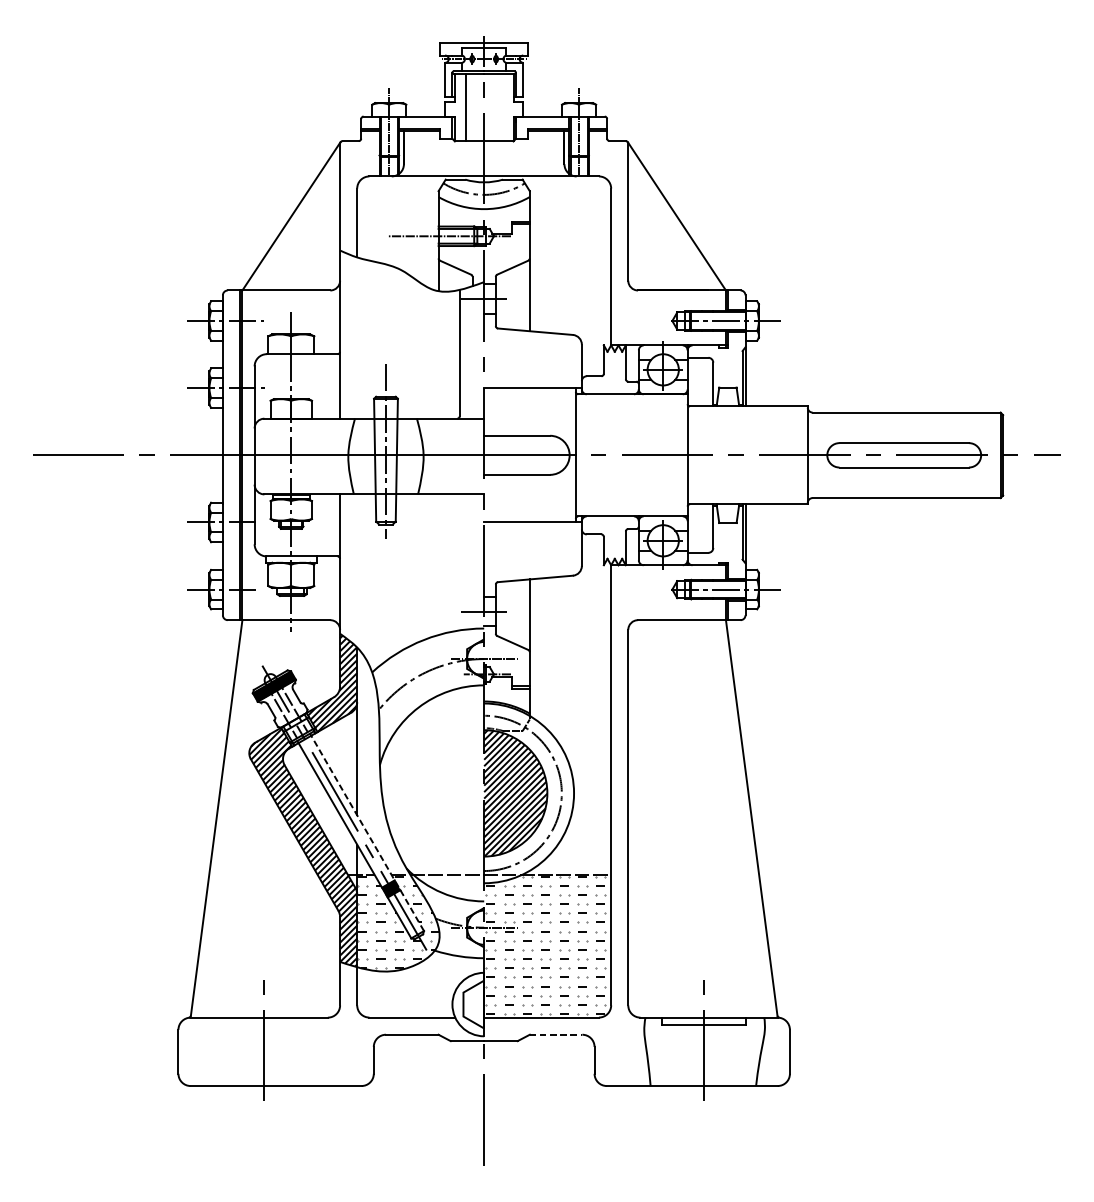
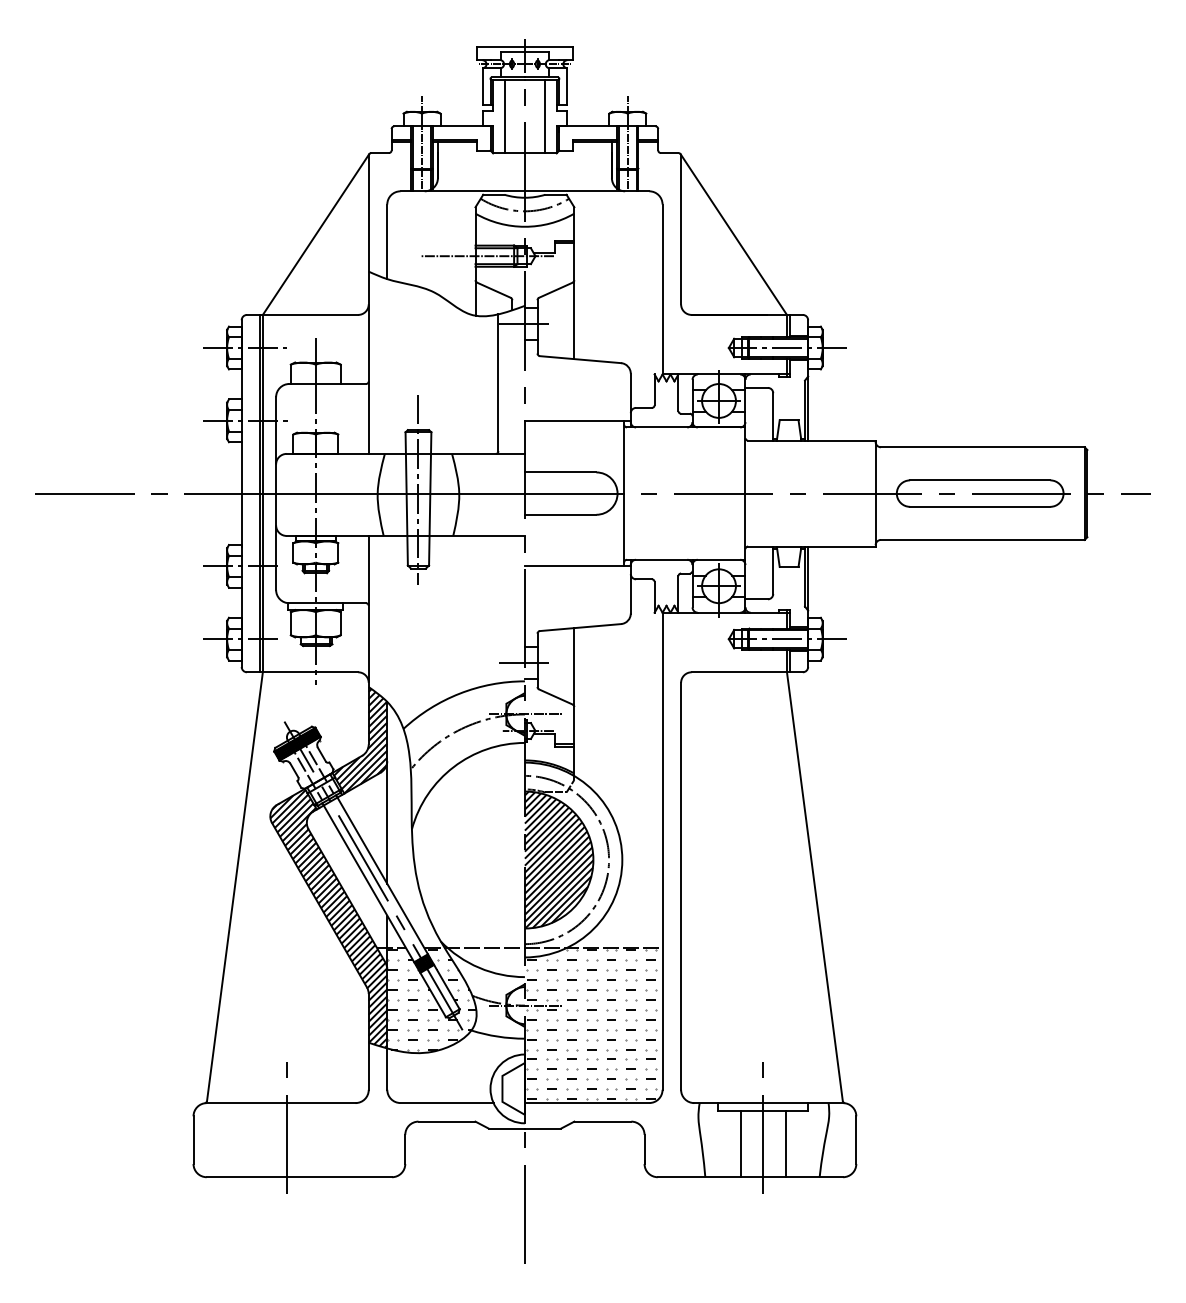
line: (502, 107) -> (544, 116), added
line: (366, 832) -> (397, 902), dashed -> solid
line: (556, 1034) -> (603, 1121), dashed -> solid
line: (683, 1055) -> (740, 1144), added
line: (724, 1055) -> (785, 1144), added

